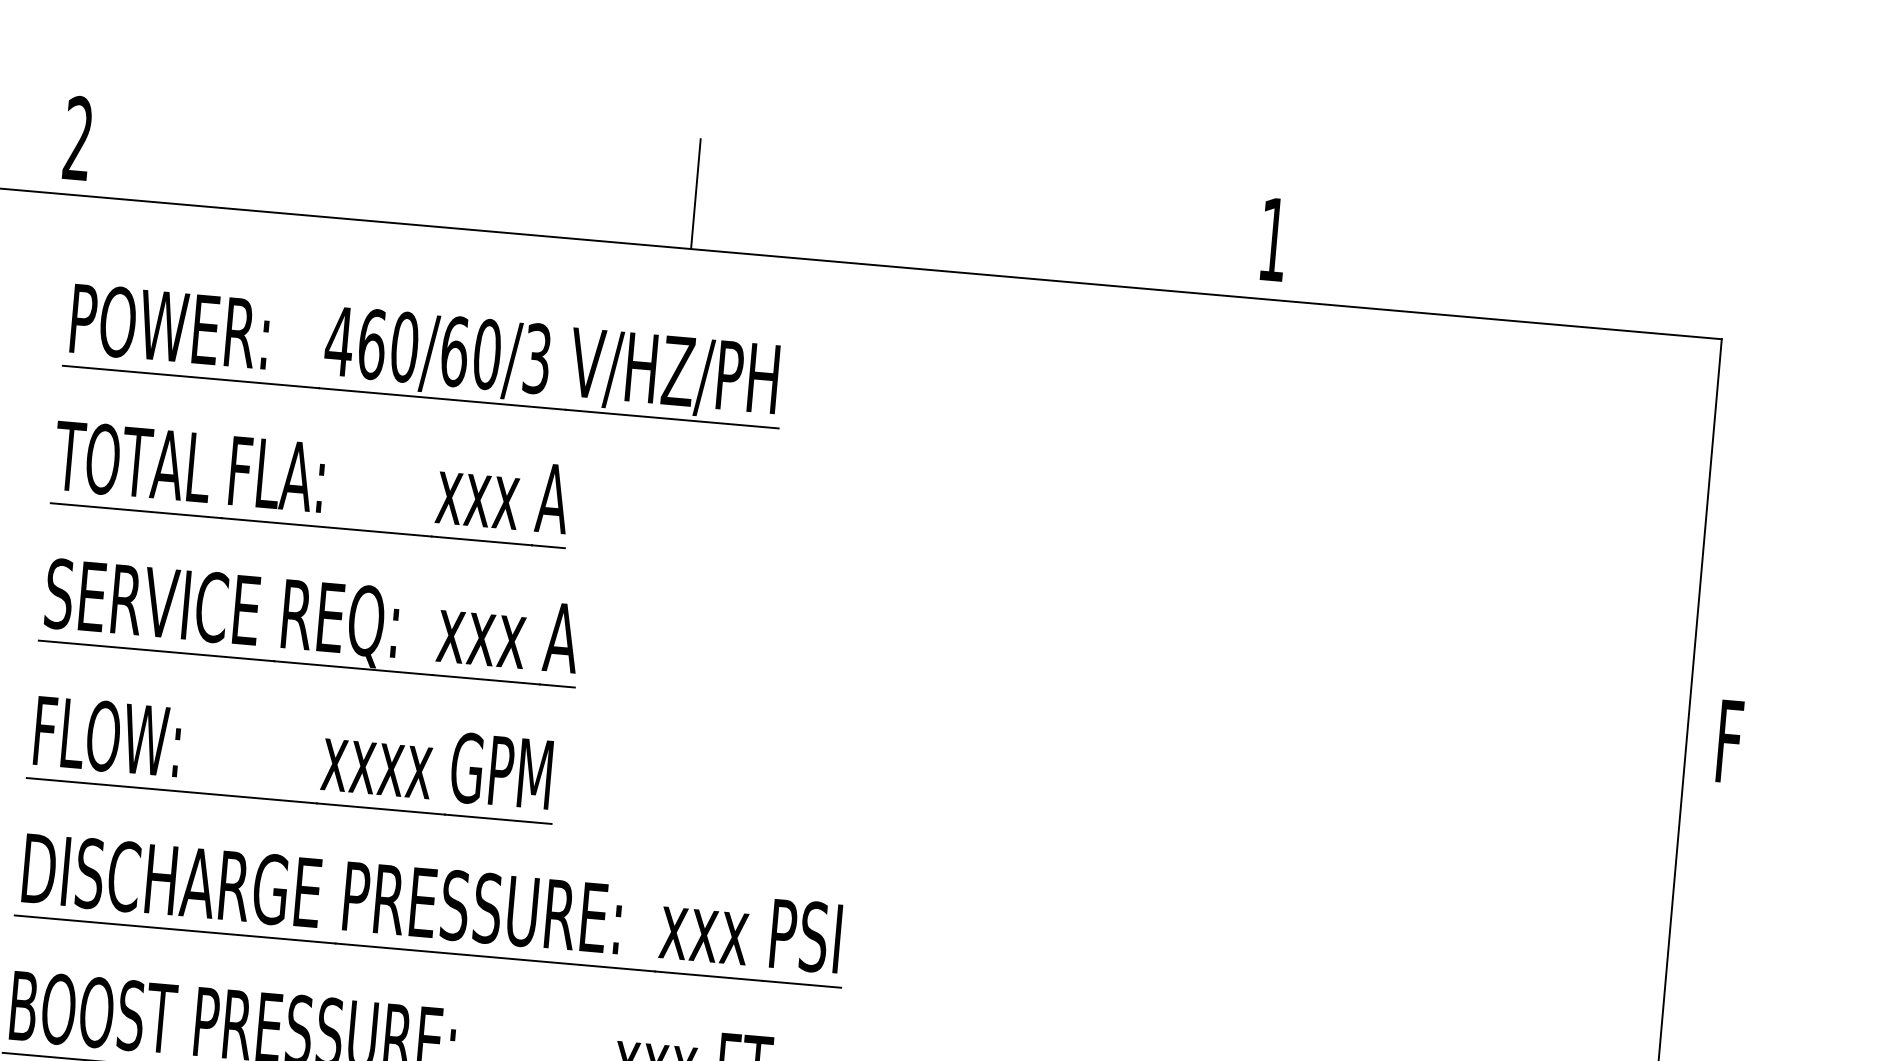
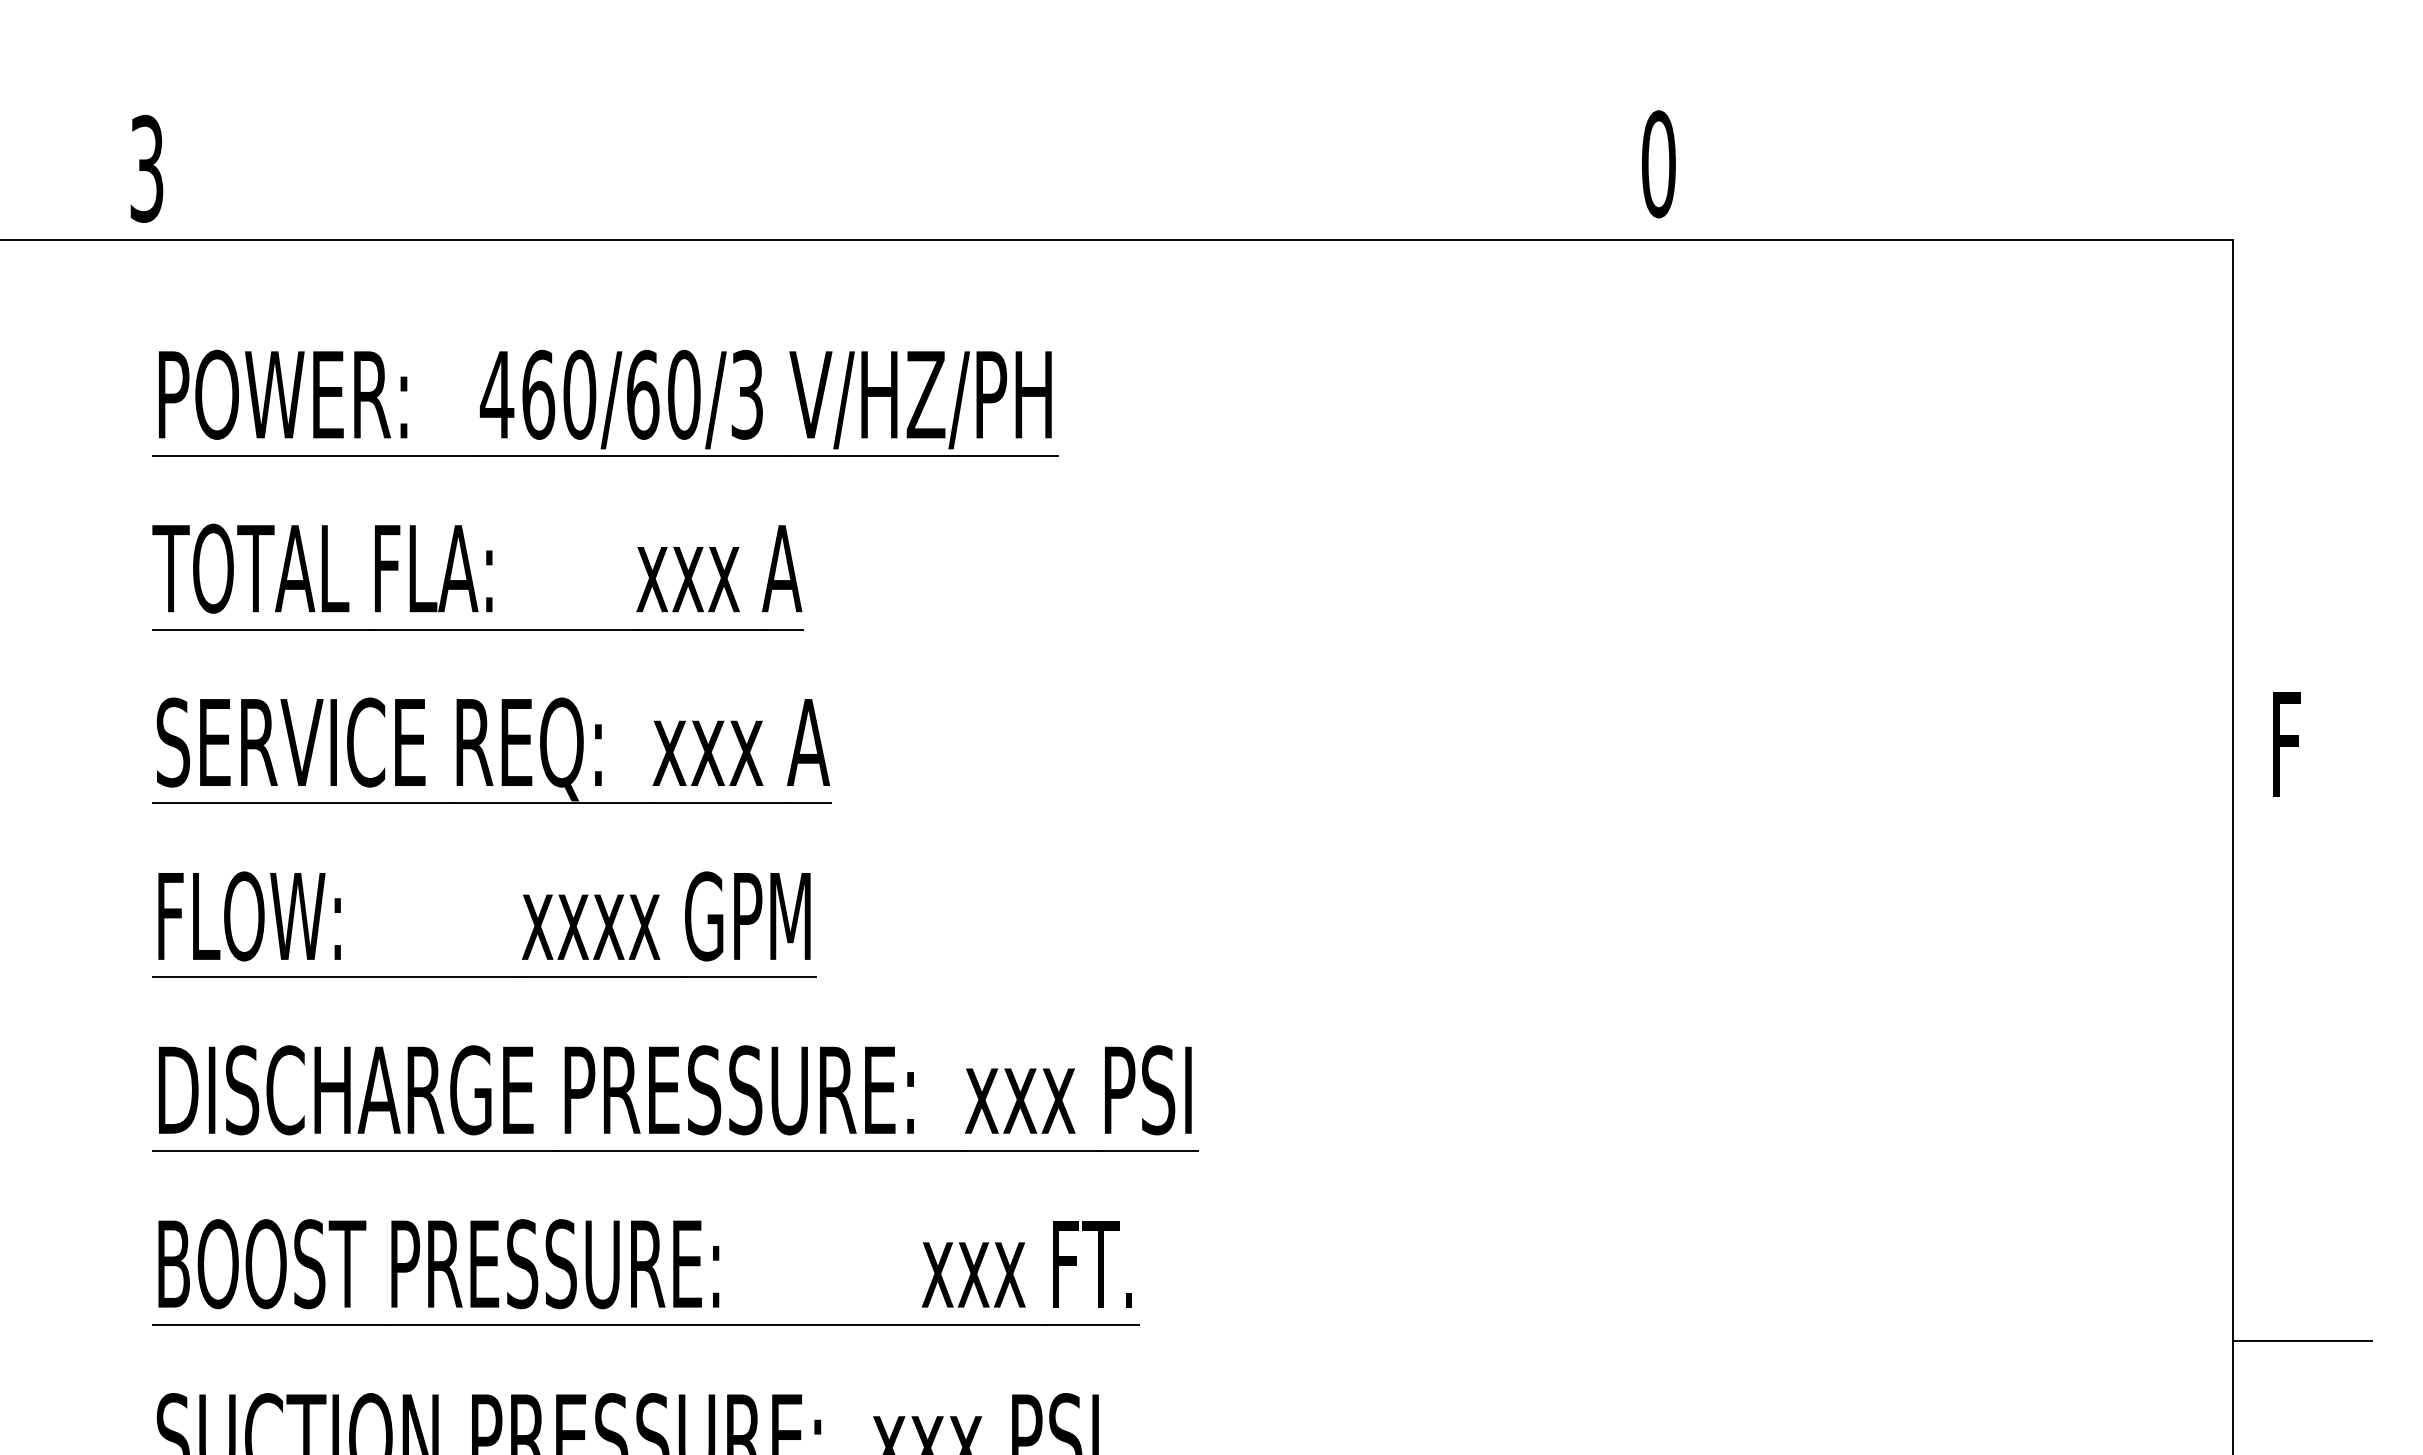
text: (77, 138) -> (146, 168), 2 -> 3
line: (695, 194) -> (928, 170), removed
text: (1273, 239) -> (1658, 164), 1 -> 0

